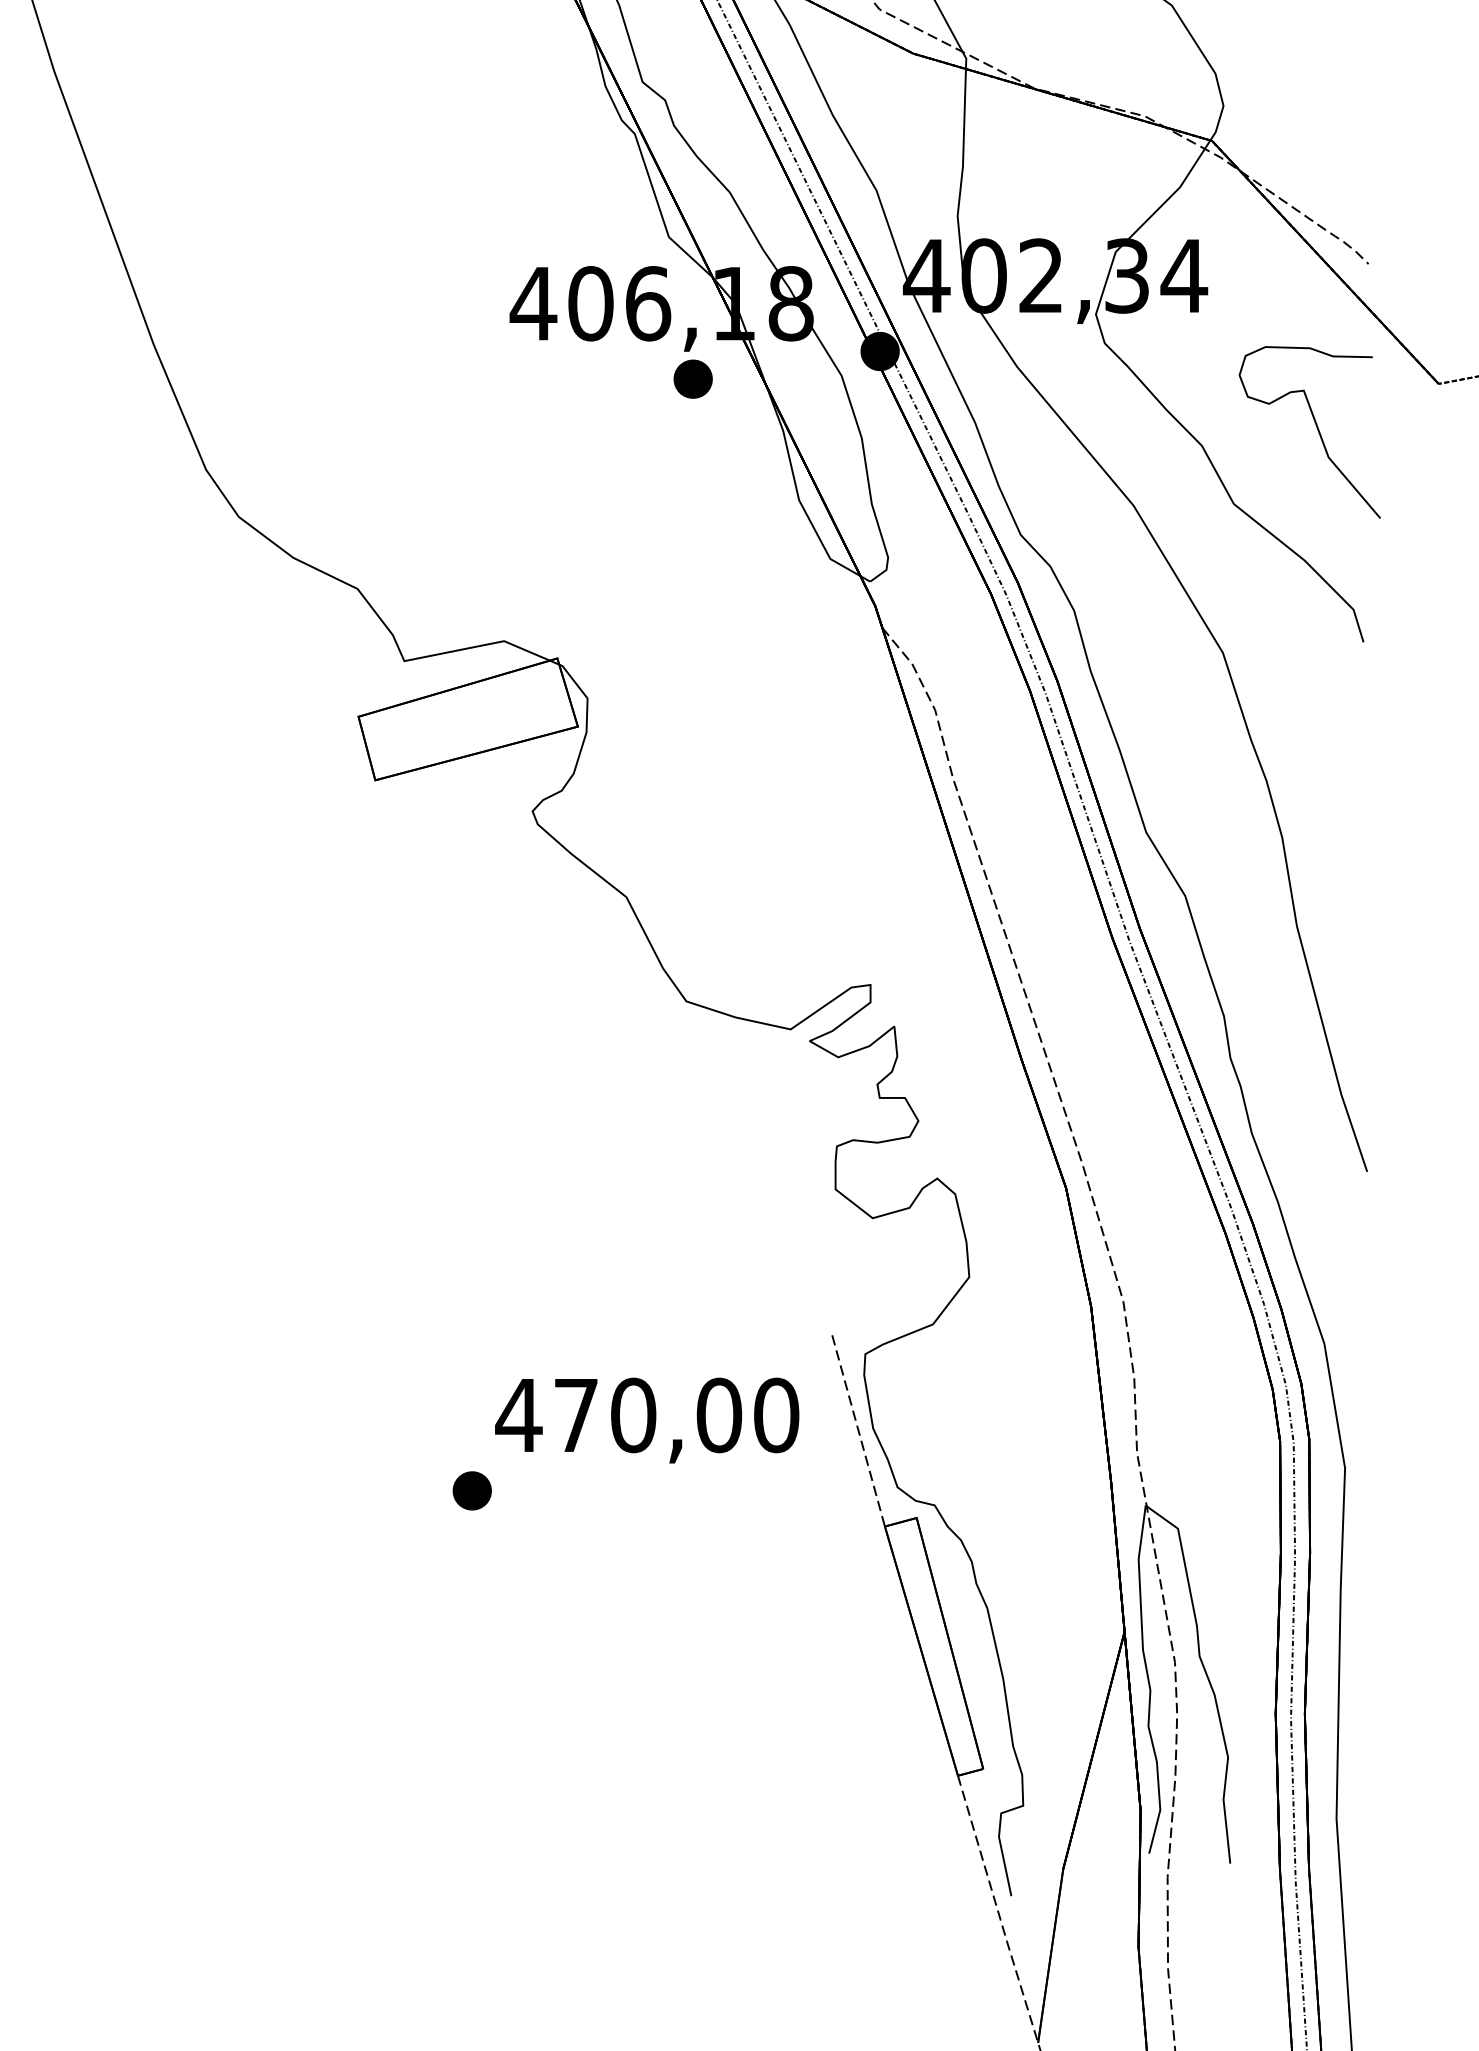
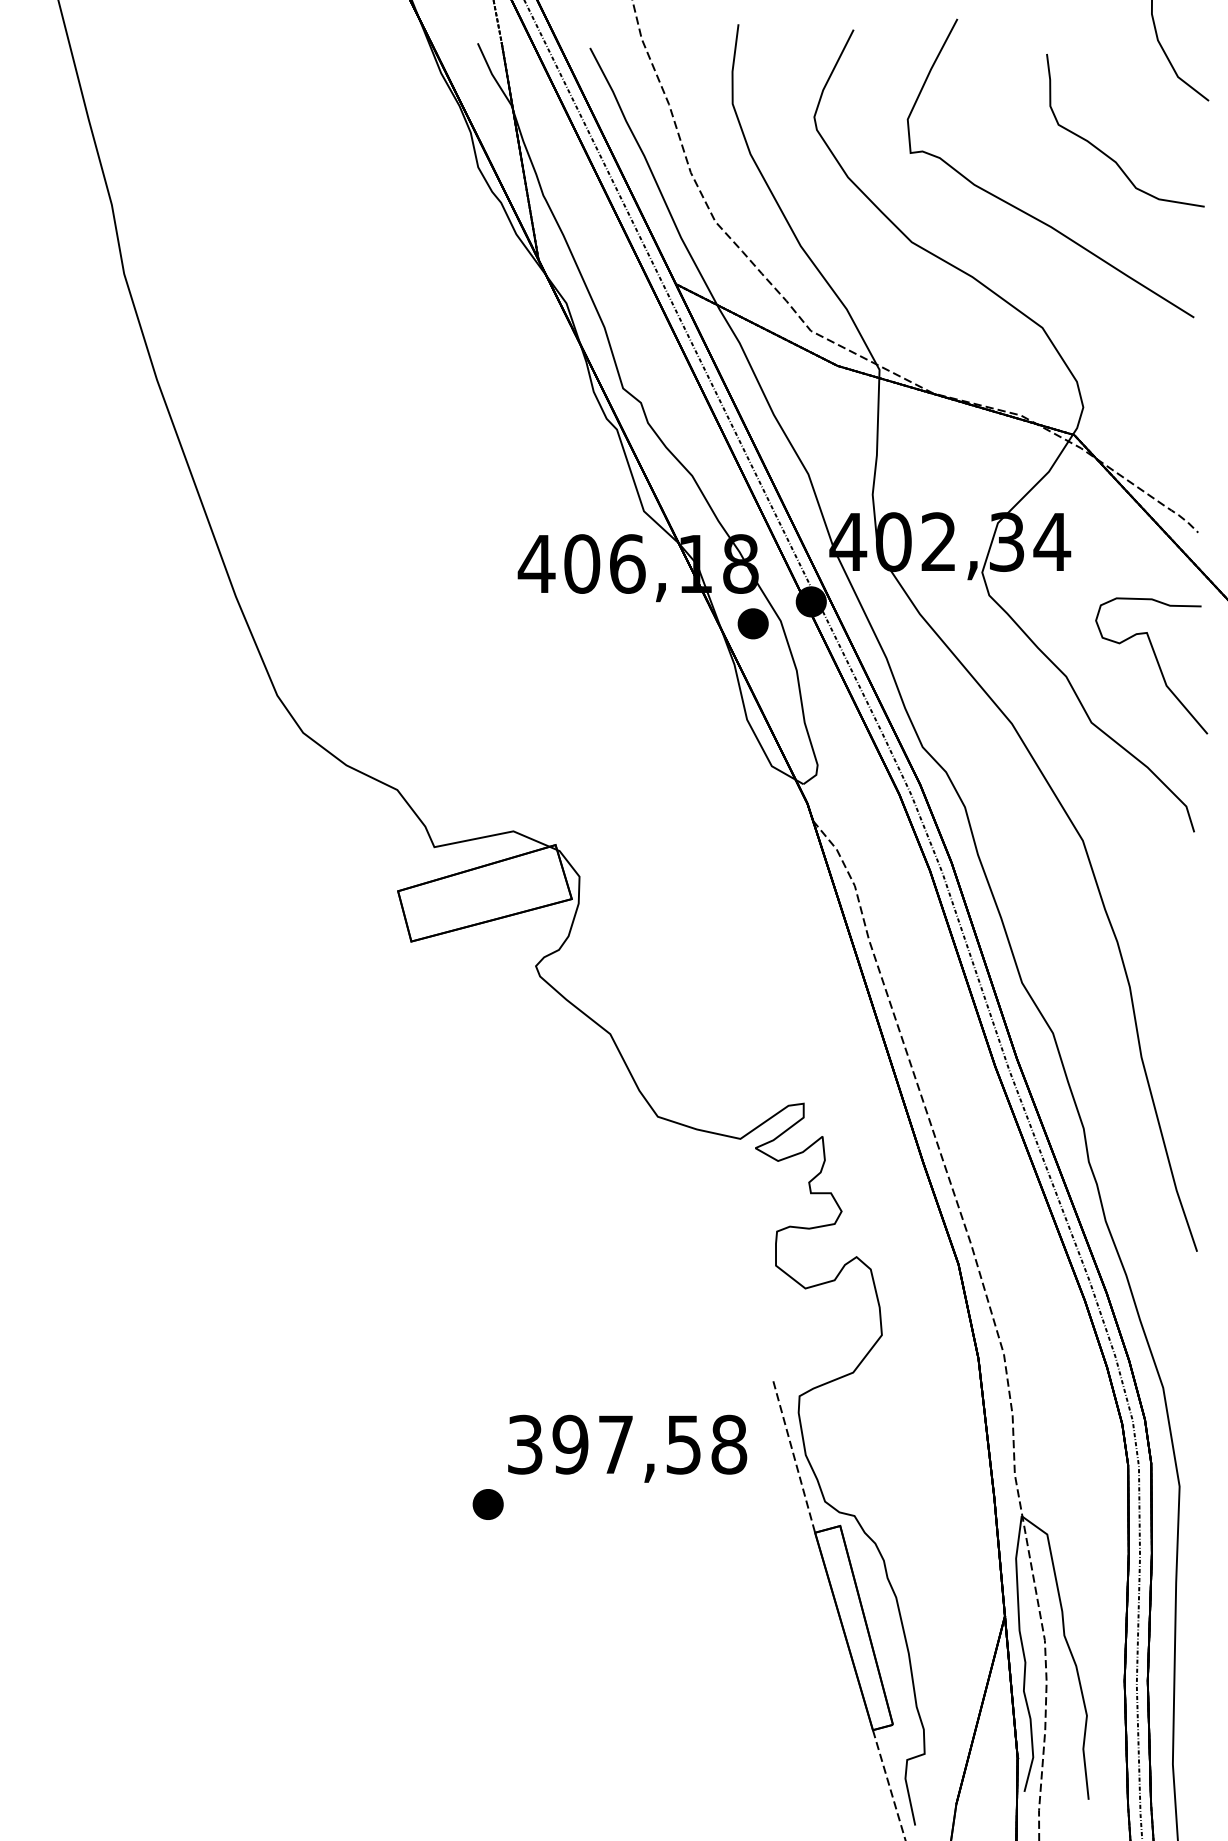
part: (692, 378) -> (752, 623), moved
text: (646, 1415) -> (626, 1444), 470,00 -> 397,58

